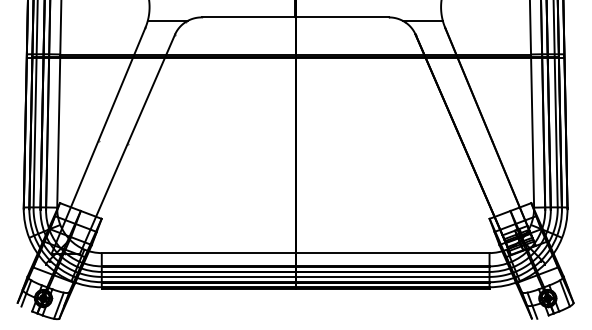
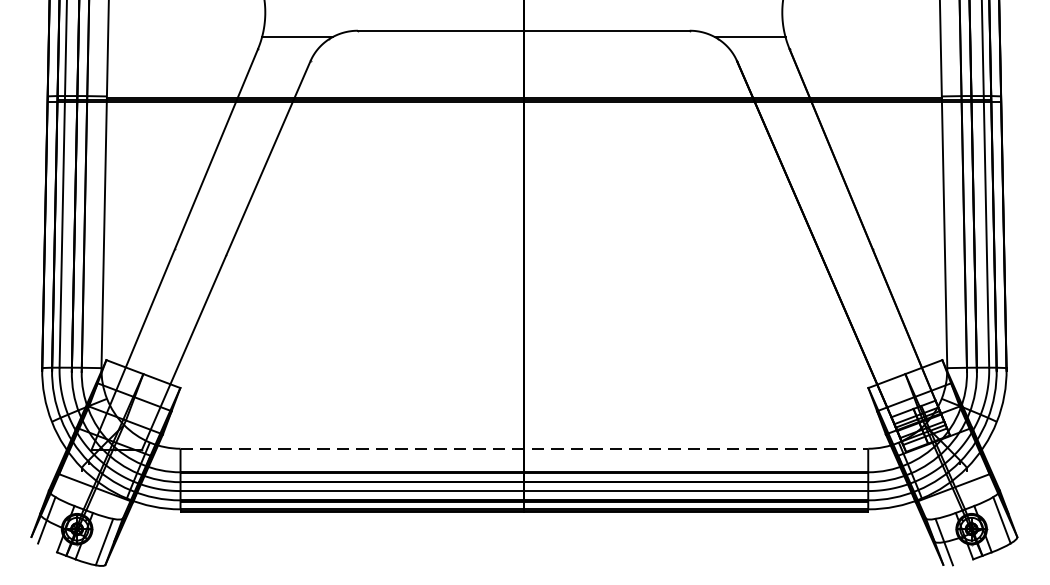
line: (295, 253) -> (524, 449), solid -> dashed

